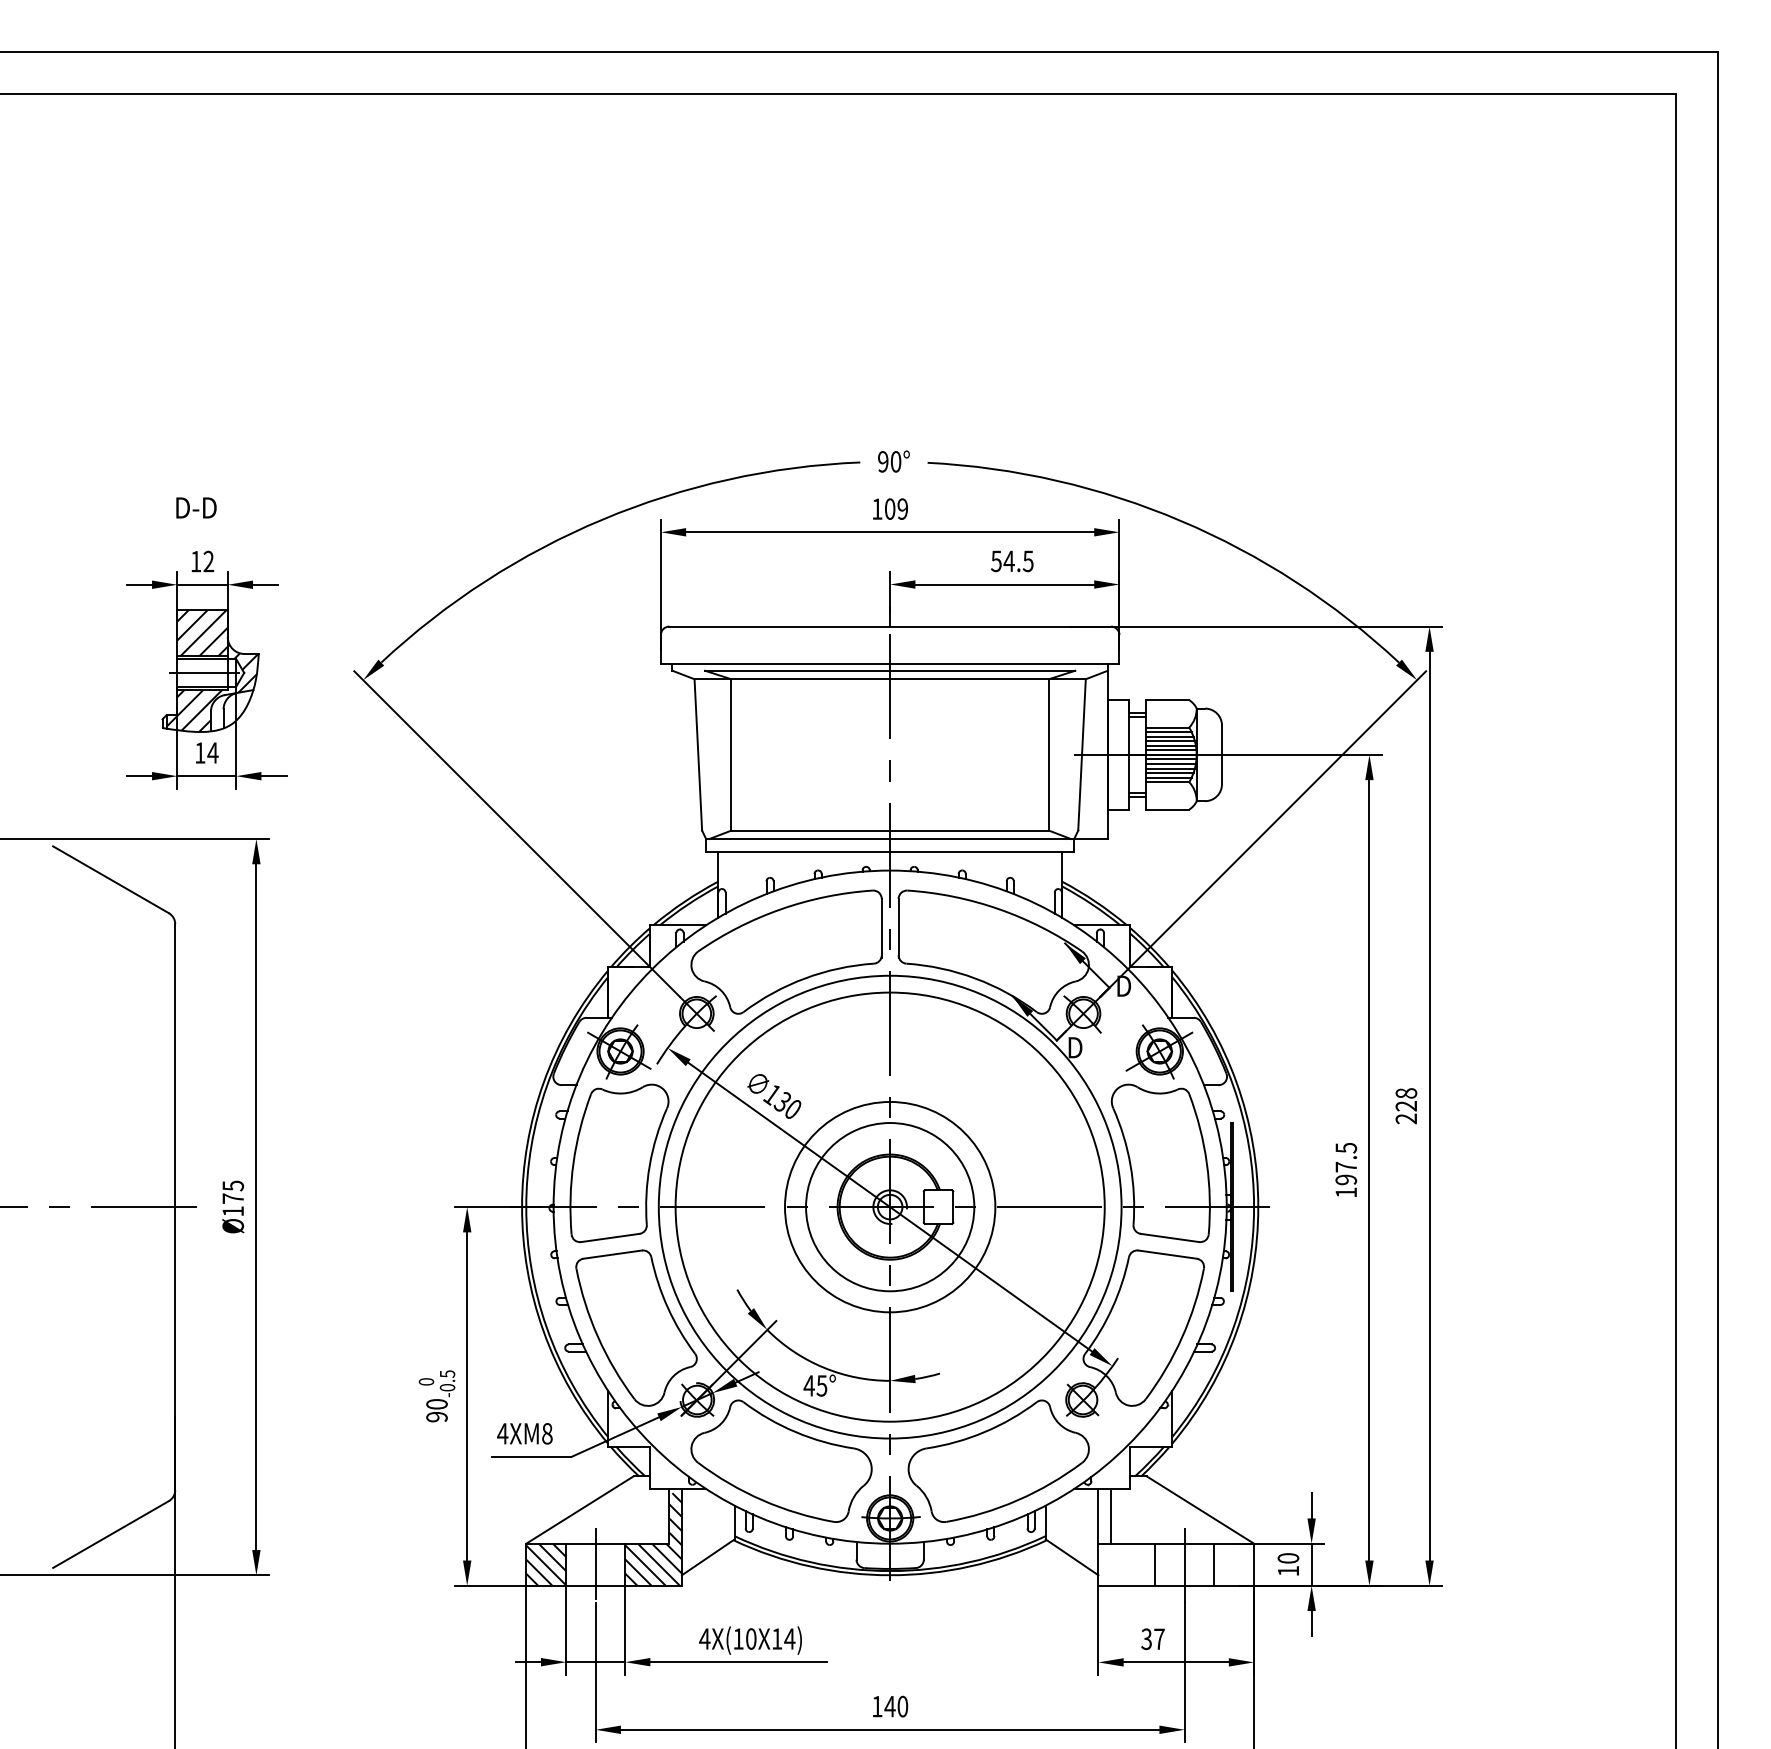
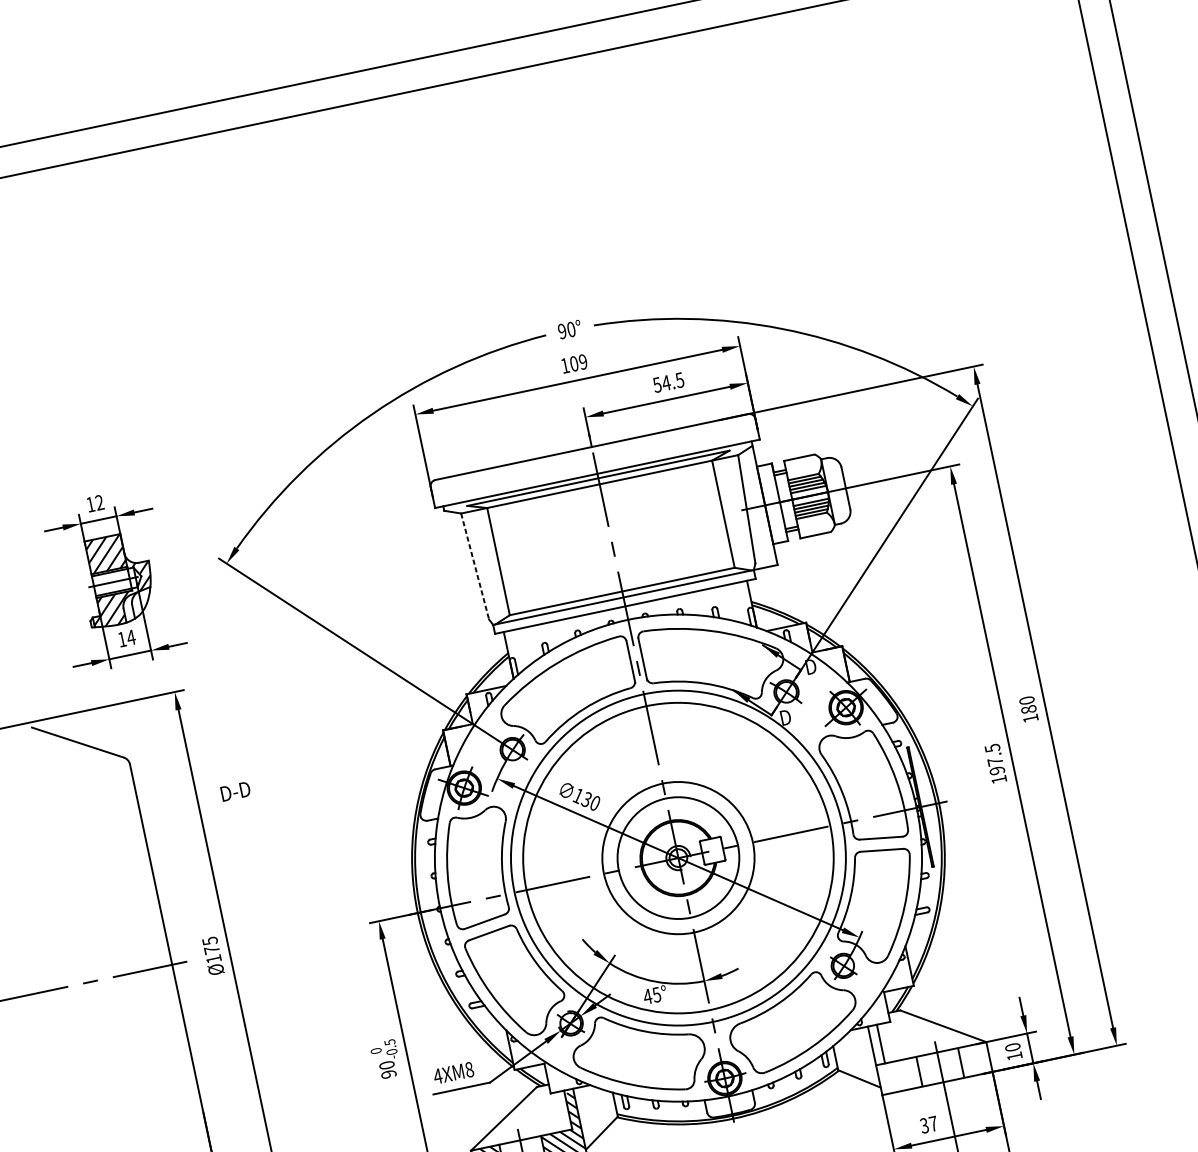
text: (196, 507) -> (235, 791), moved
line: (1171, 750) -> (809, 492), removed
line: (698, 754) -> (475, 566), solid -> dashed
line: (1171, 759) -> (810, 499), removed
text: (1406, 1106) -> (1029, 709), 228 -> 180

